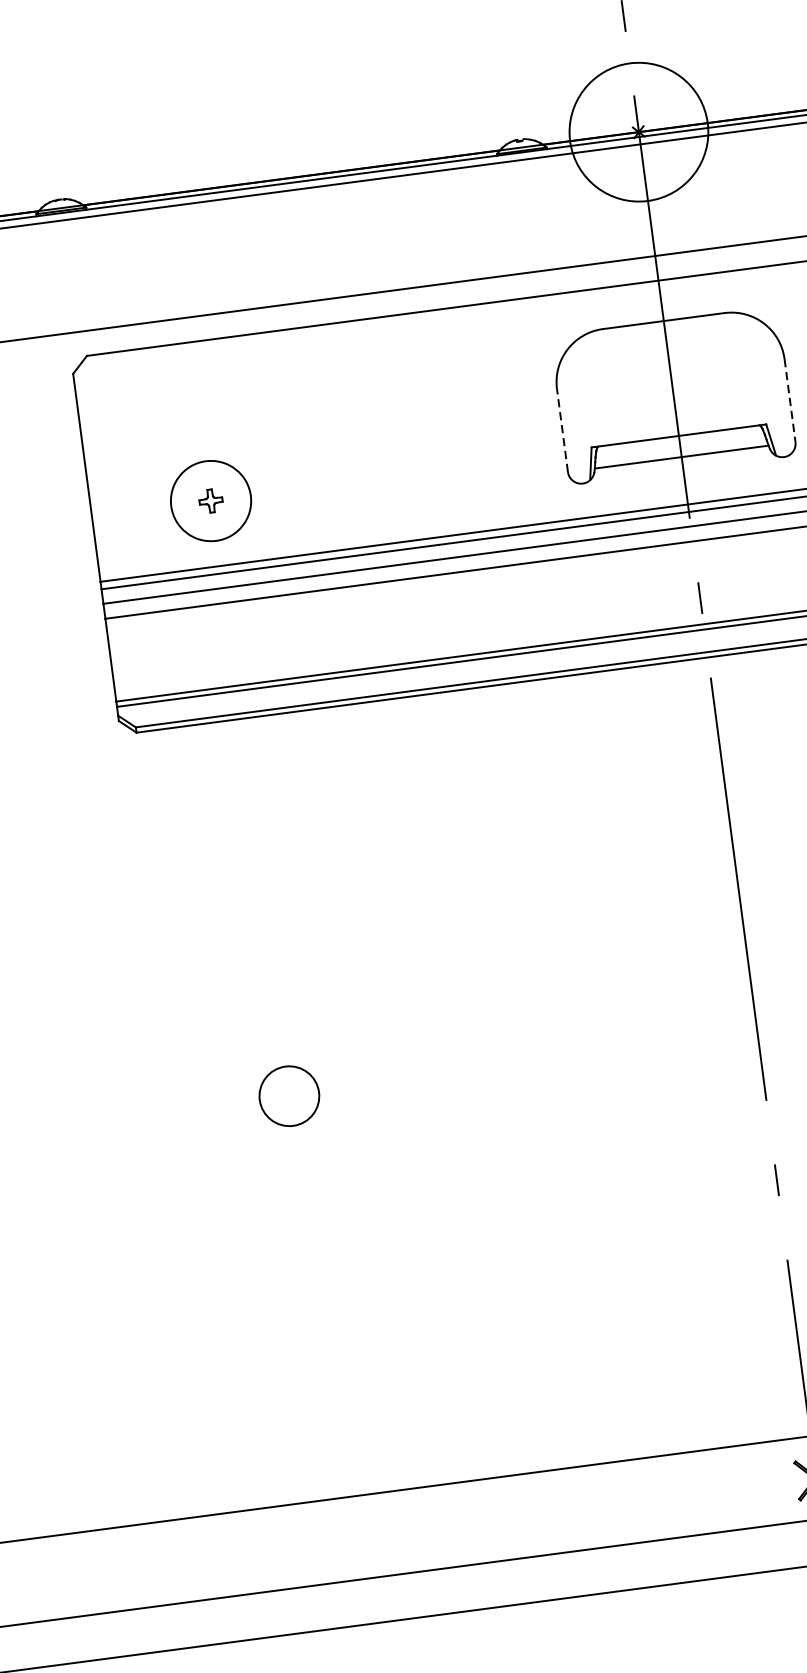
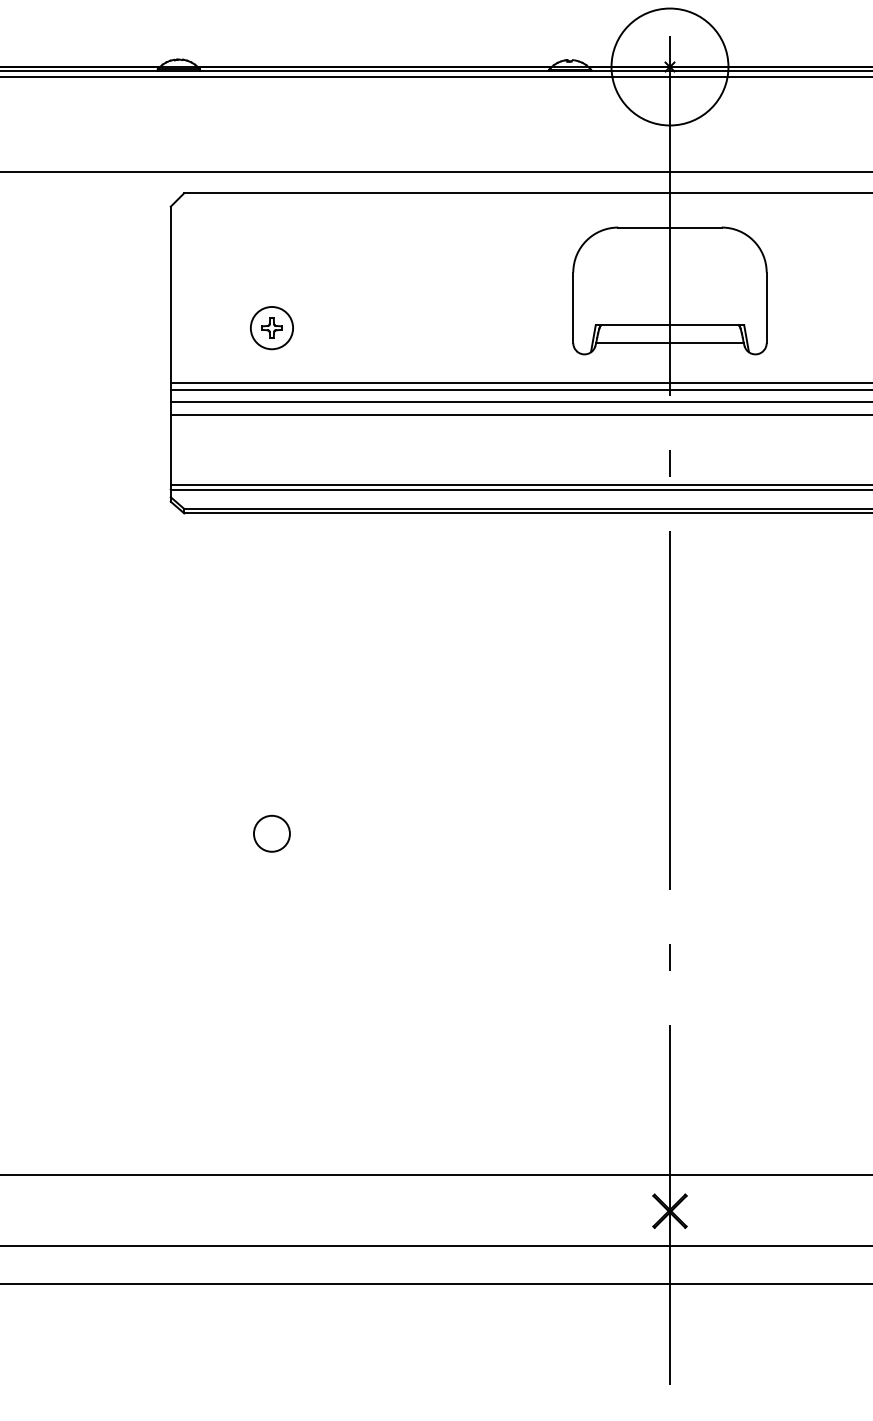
line: (789, 401) -> (766, 308), dashed -> solid
line: (562, 430) -> (573, 307), dashed -> solid
circle: (210, 500) -> (271, 327), size x0.62
circle: (288, 1095) -> (271, 833), size x0.71

